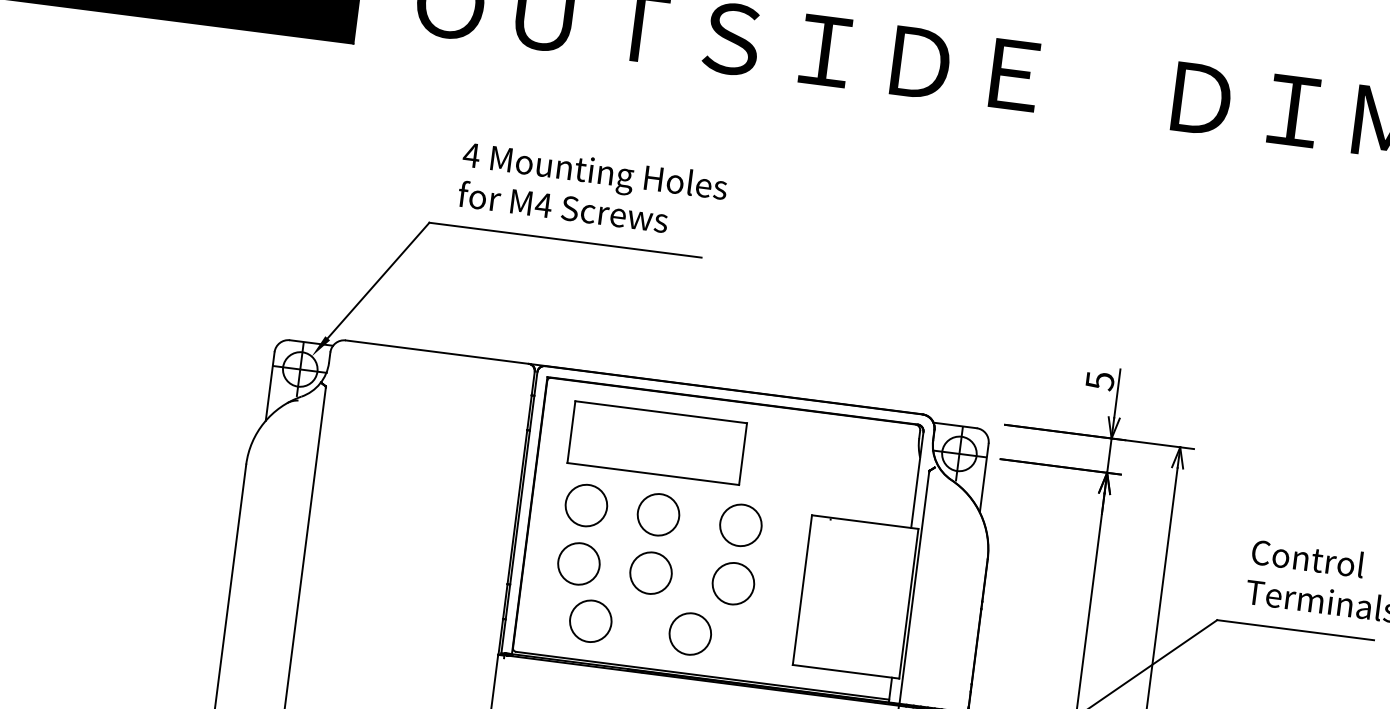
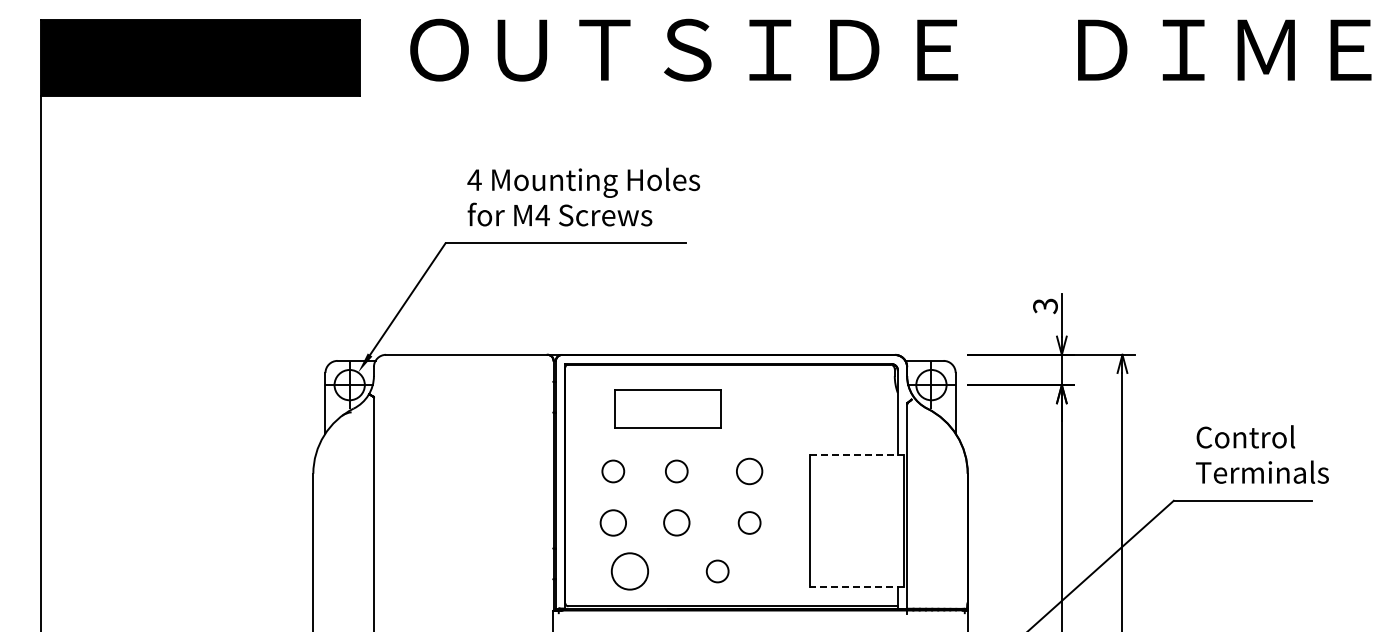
text: (1100, 380) -> (1045, 305), 5 -> 3
part: (656, 443) -> (667, 409), size x0.7
circle: (586, 505) -> (613, 471), size x0.6
circle: (658, 514) -> (676, 471), size x0.6
line: (865, 521) -> (857, 454), solid -> dashed
circle: (740, 525) -> (749, 471), size x0.7
circle: (579, 563) -> (613, 522), size x0.7
circle: (650, 572) -> (676, 522), size x0.7
circle: (733, 583) -> (749, 522), size x0.6
circle: (689, 634) -> (717, 571), size x0.6
line: (846, 671) -> (857, 586), solid -> dashed

